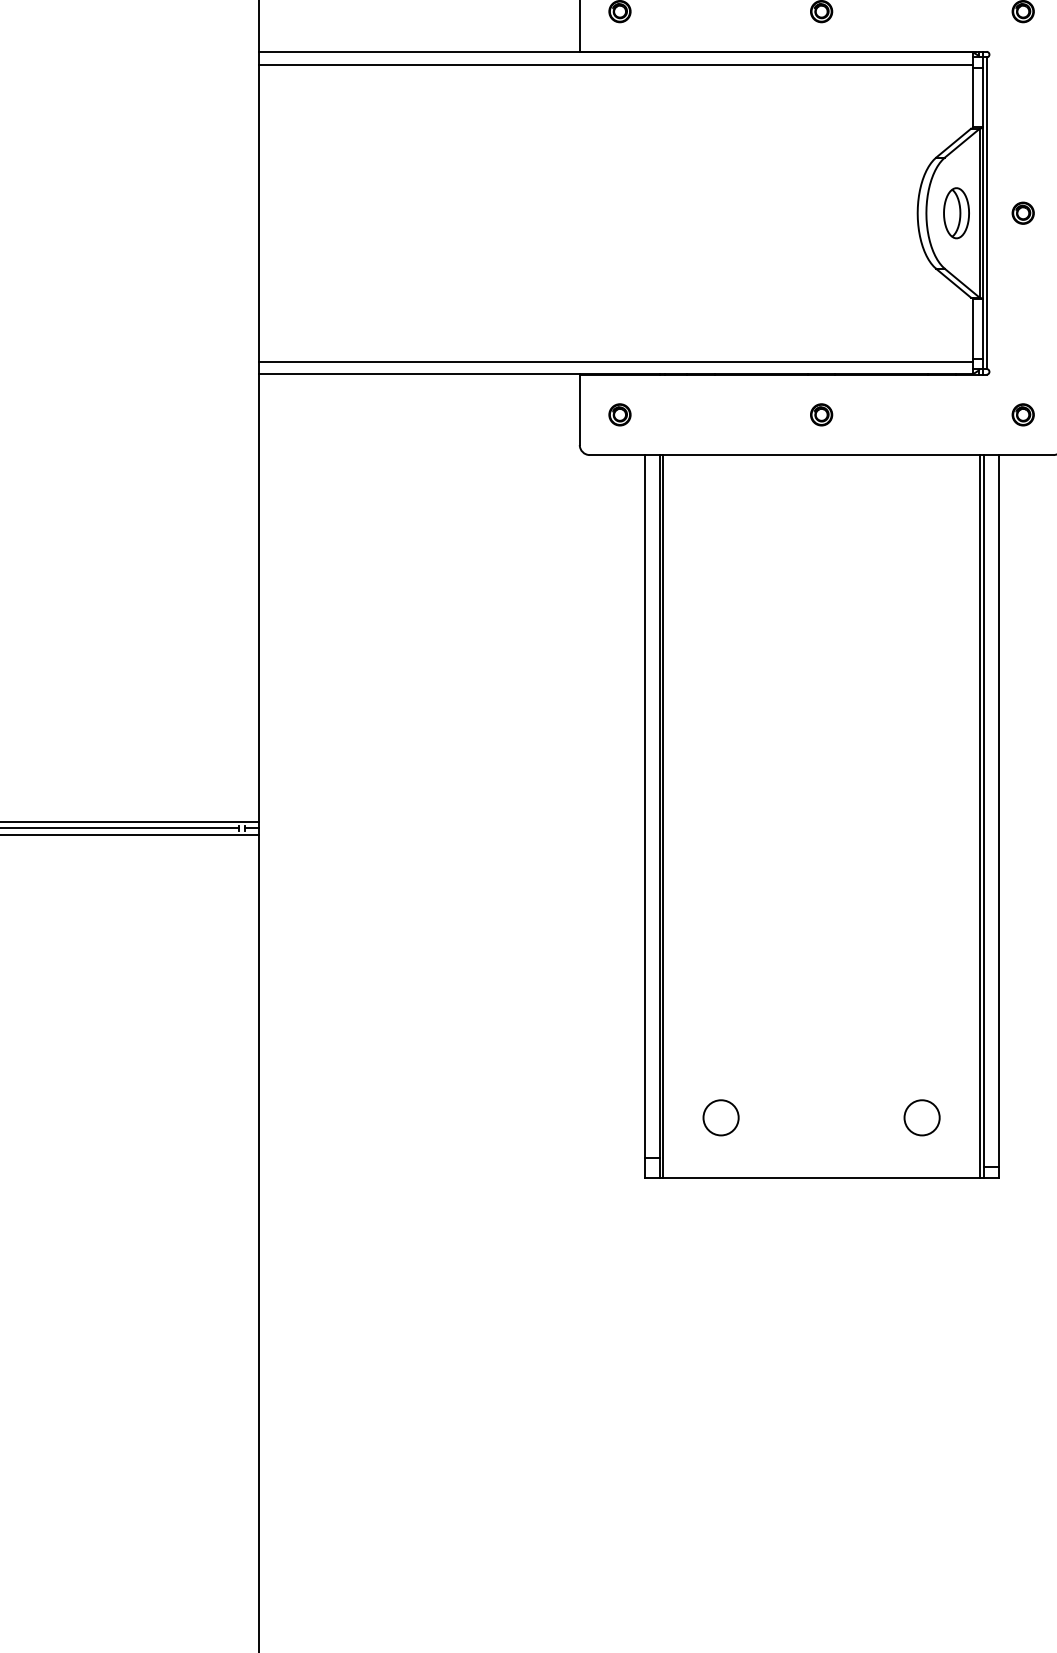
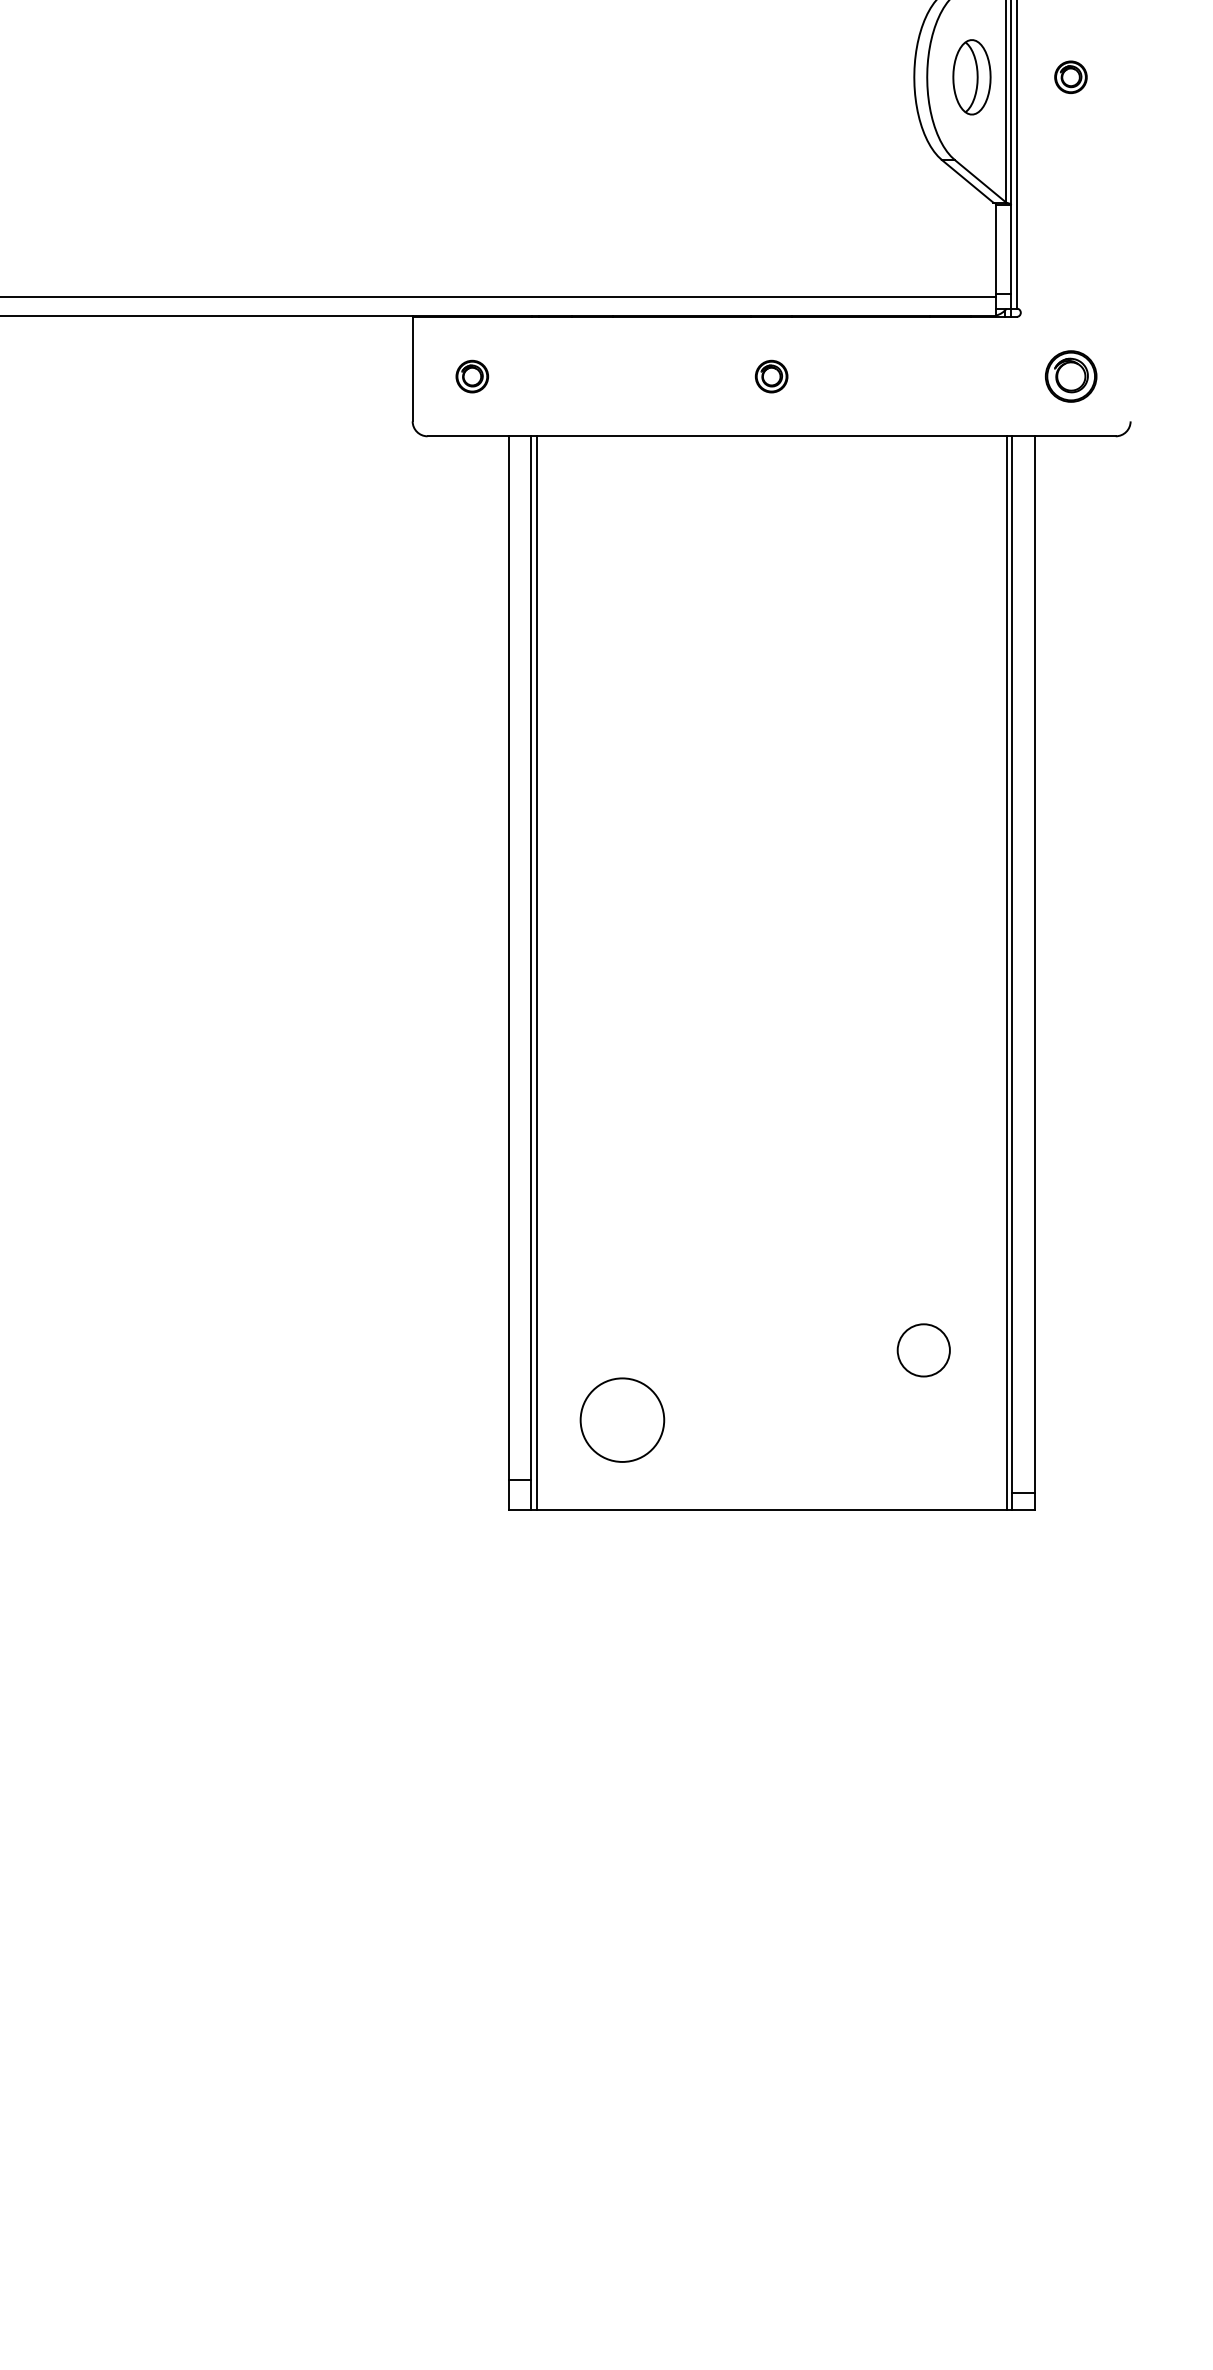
part: (1022, 414) -> (1069, 376), size x1.6
circle: (720, 1117) -> (621, 1419), size x1.6
circle: (921, 1117) -> (922, 1349), moved

